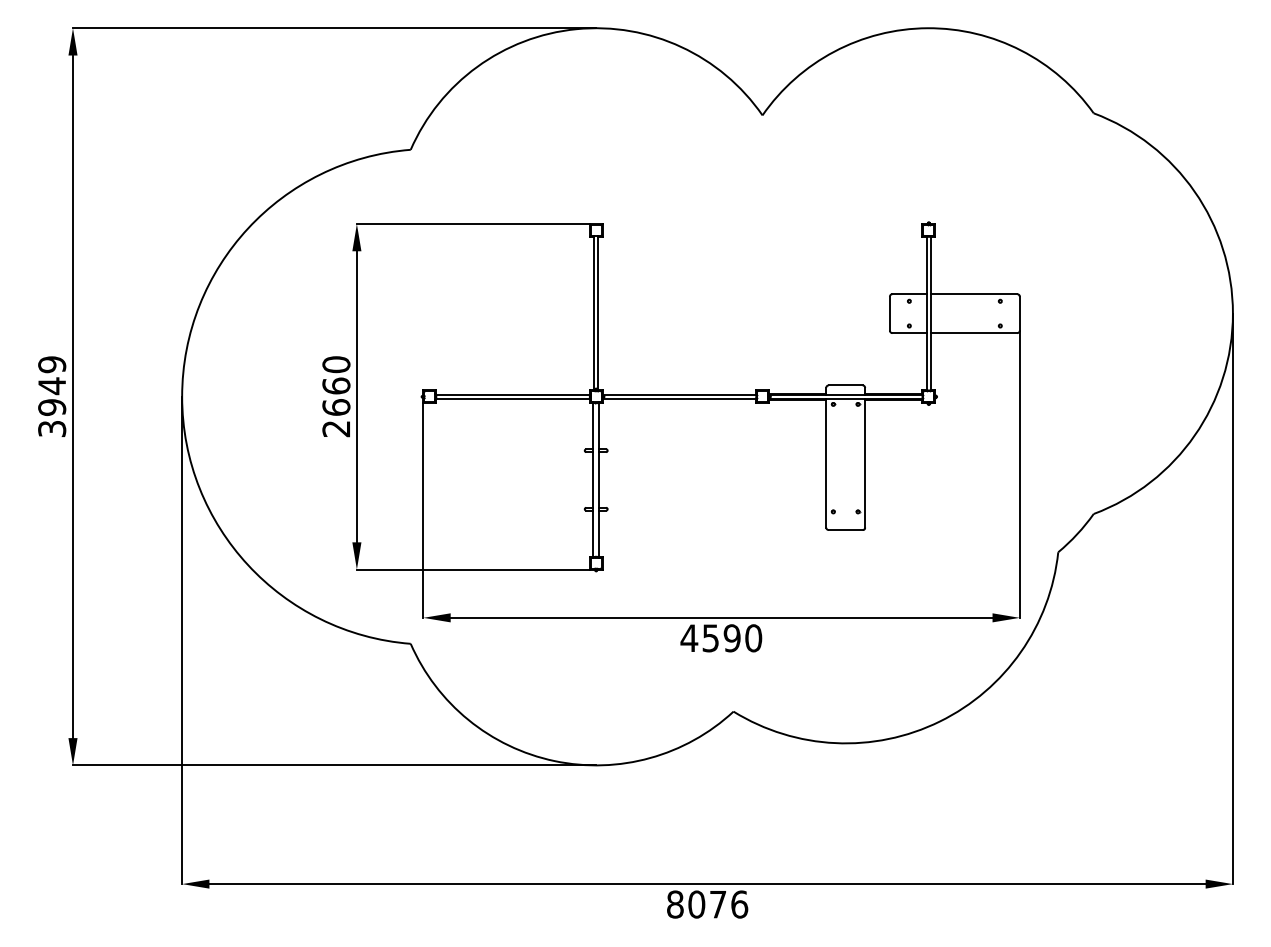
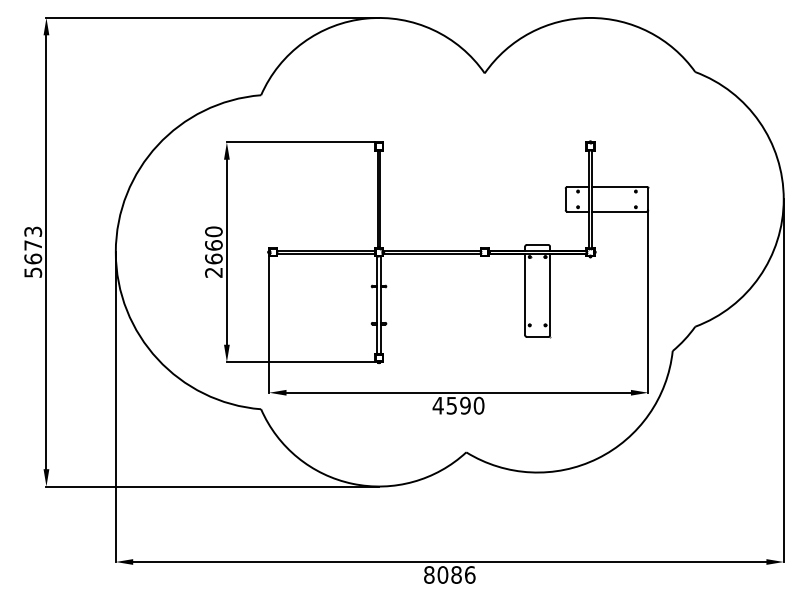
text: (52, 395) -> (33, 251), 3949 -> 5673
text: (718, 903) -> (456, 574), 8076 -> 8086

